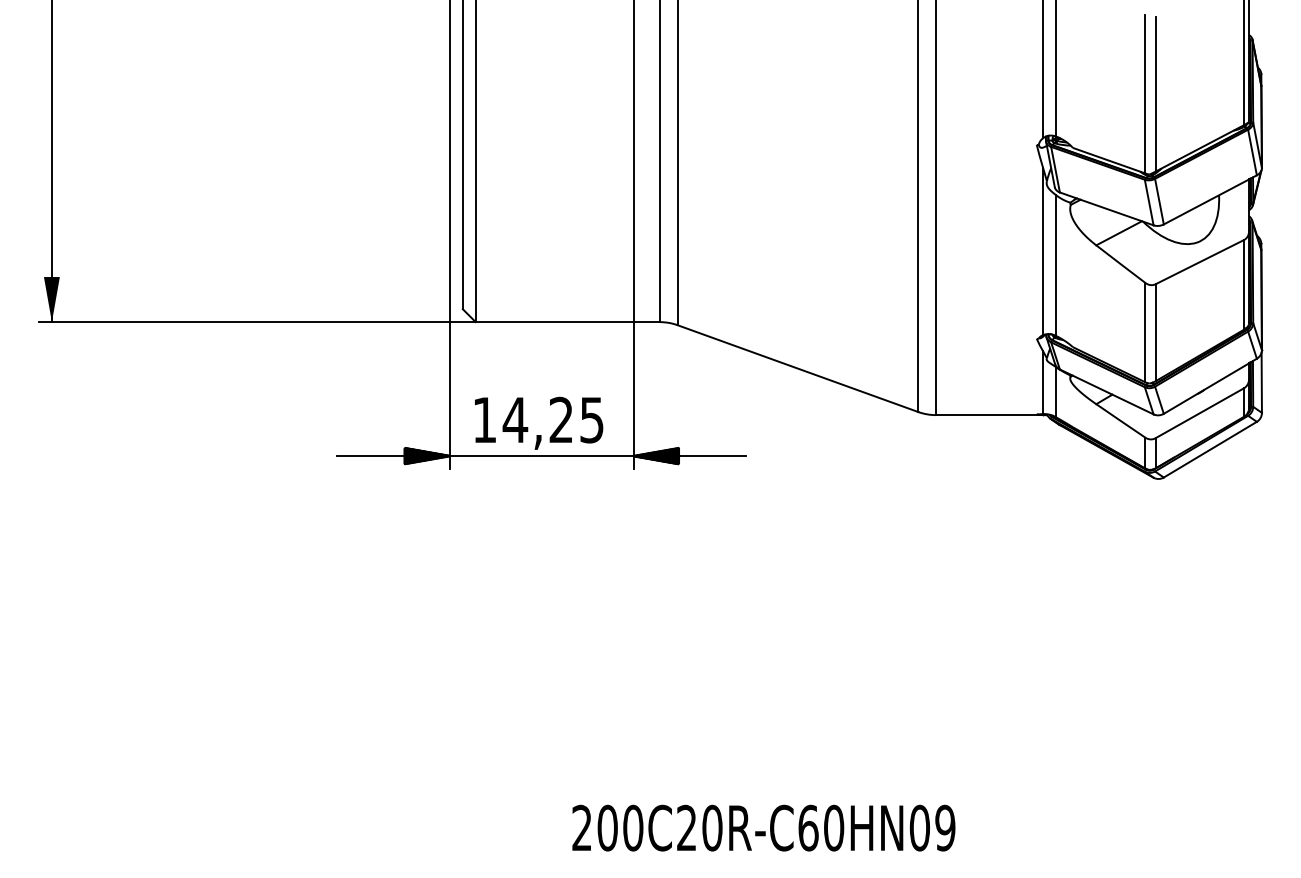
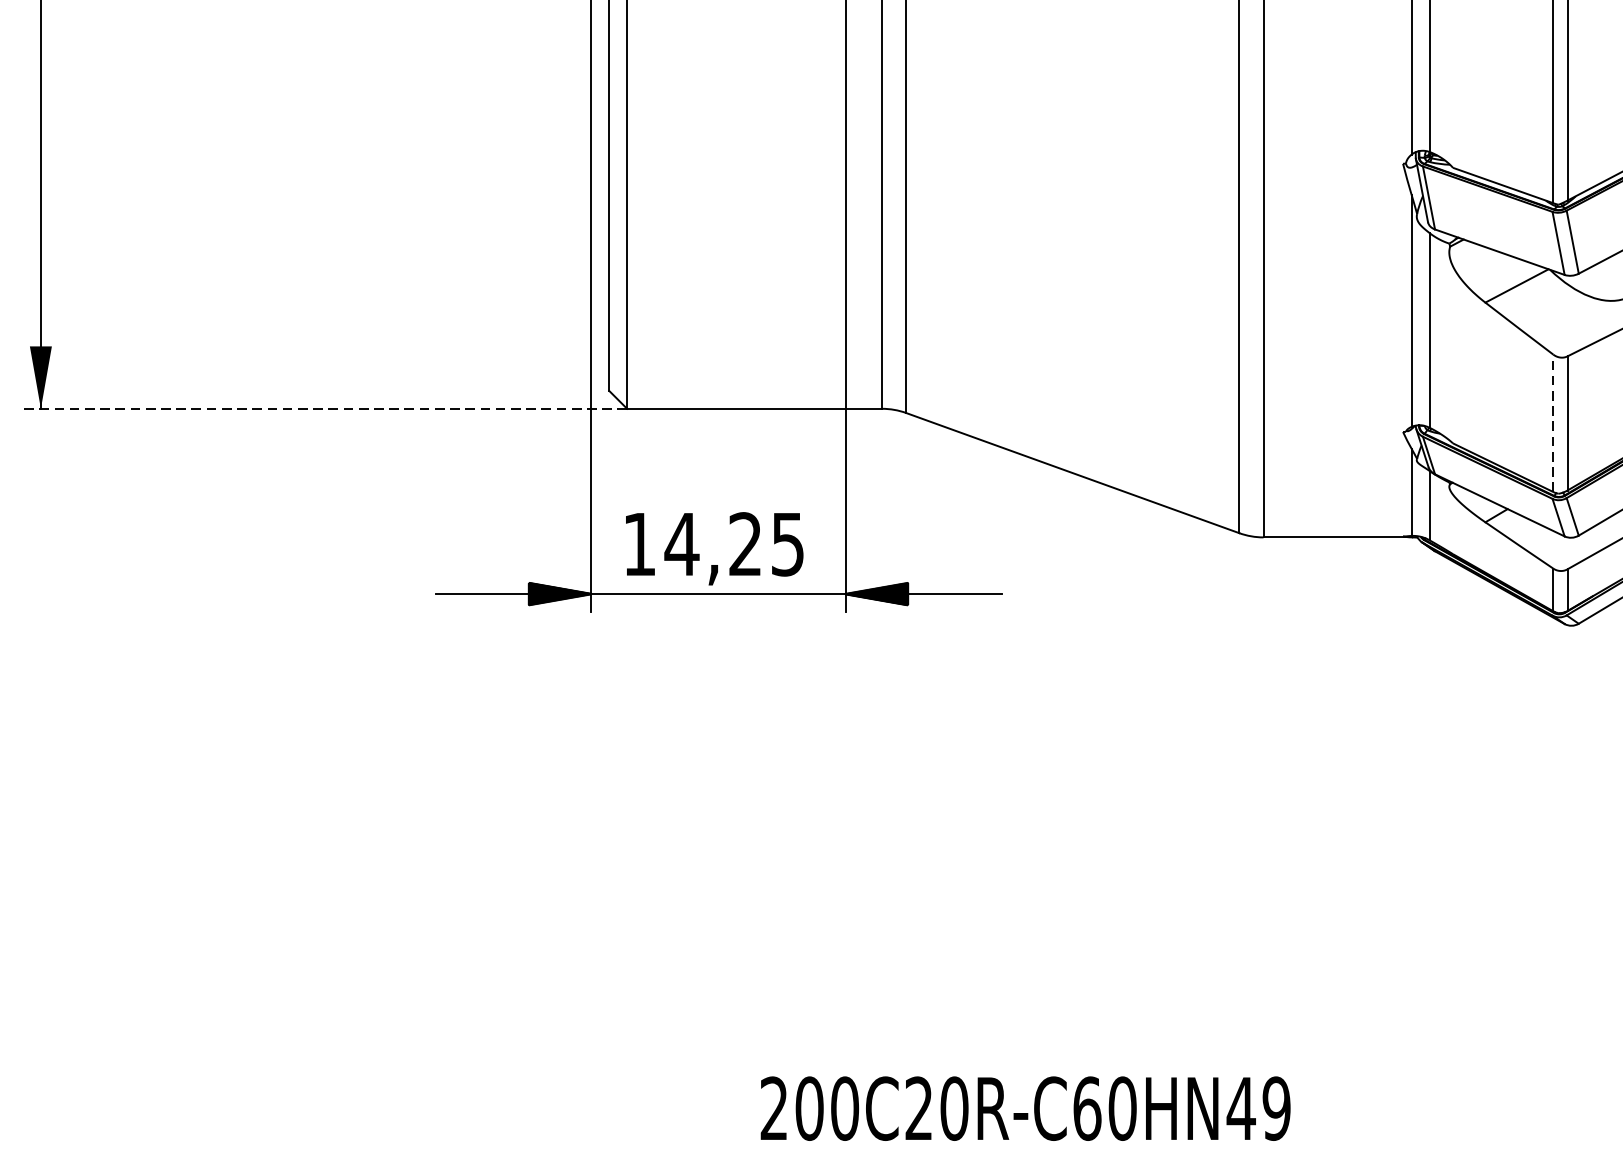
line: (256, 322) -> (323, 409), solid -> dashed
line: (1145, 332) -> (1553, 423), solid -> dashed
text: (919, 827) -> (1240, 1107), 200C20R-C60HN09 -> 200C20R-C60HN49

